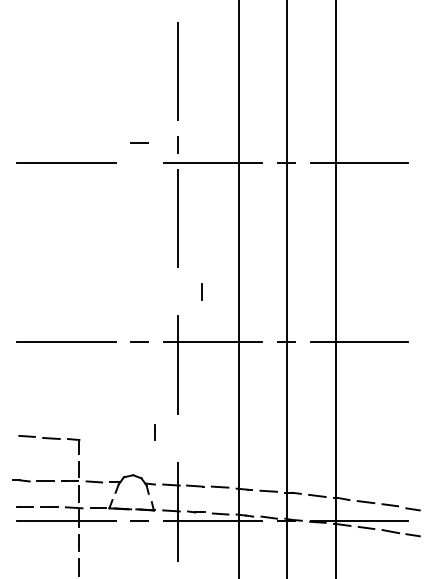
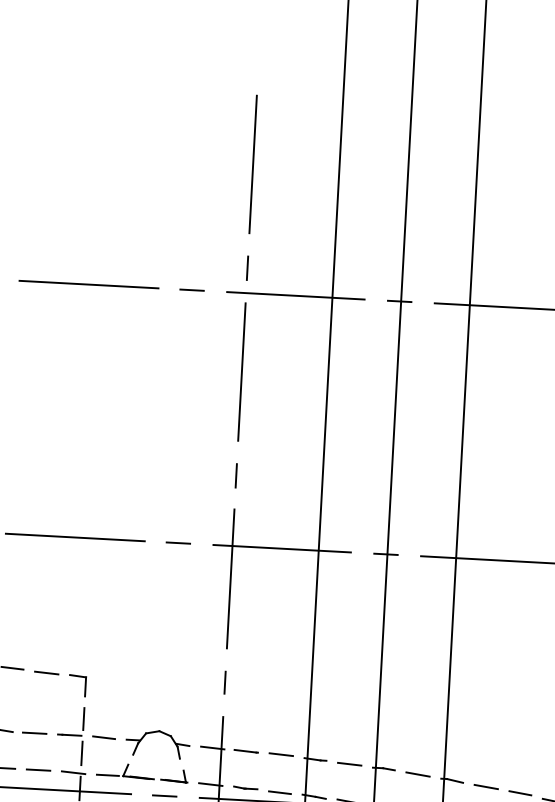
line: (139, 142) -> (192, 289), moved
line: (201, 291) -> (236, 475), moved
line: (154, 432) -> (224, 682), moved

